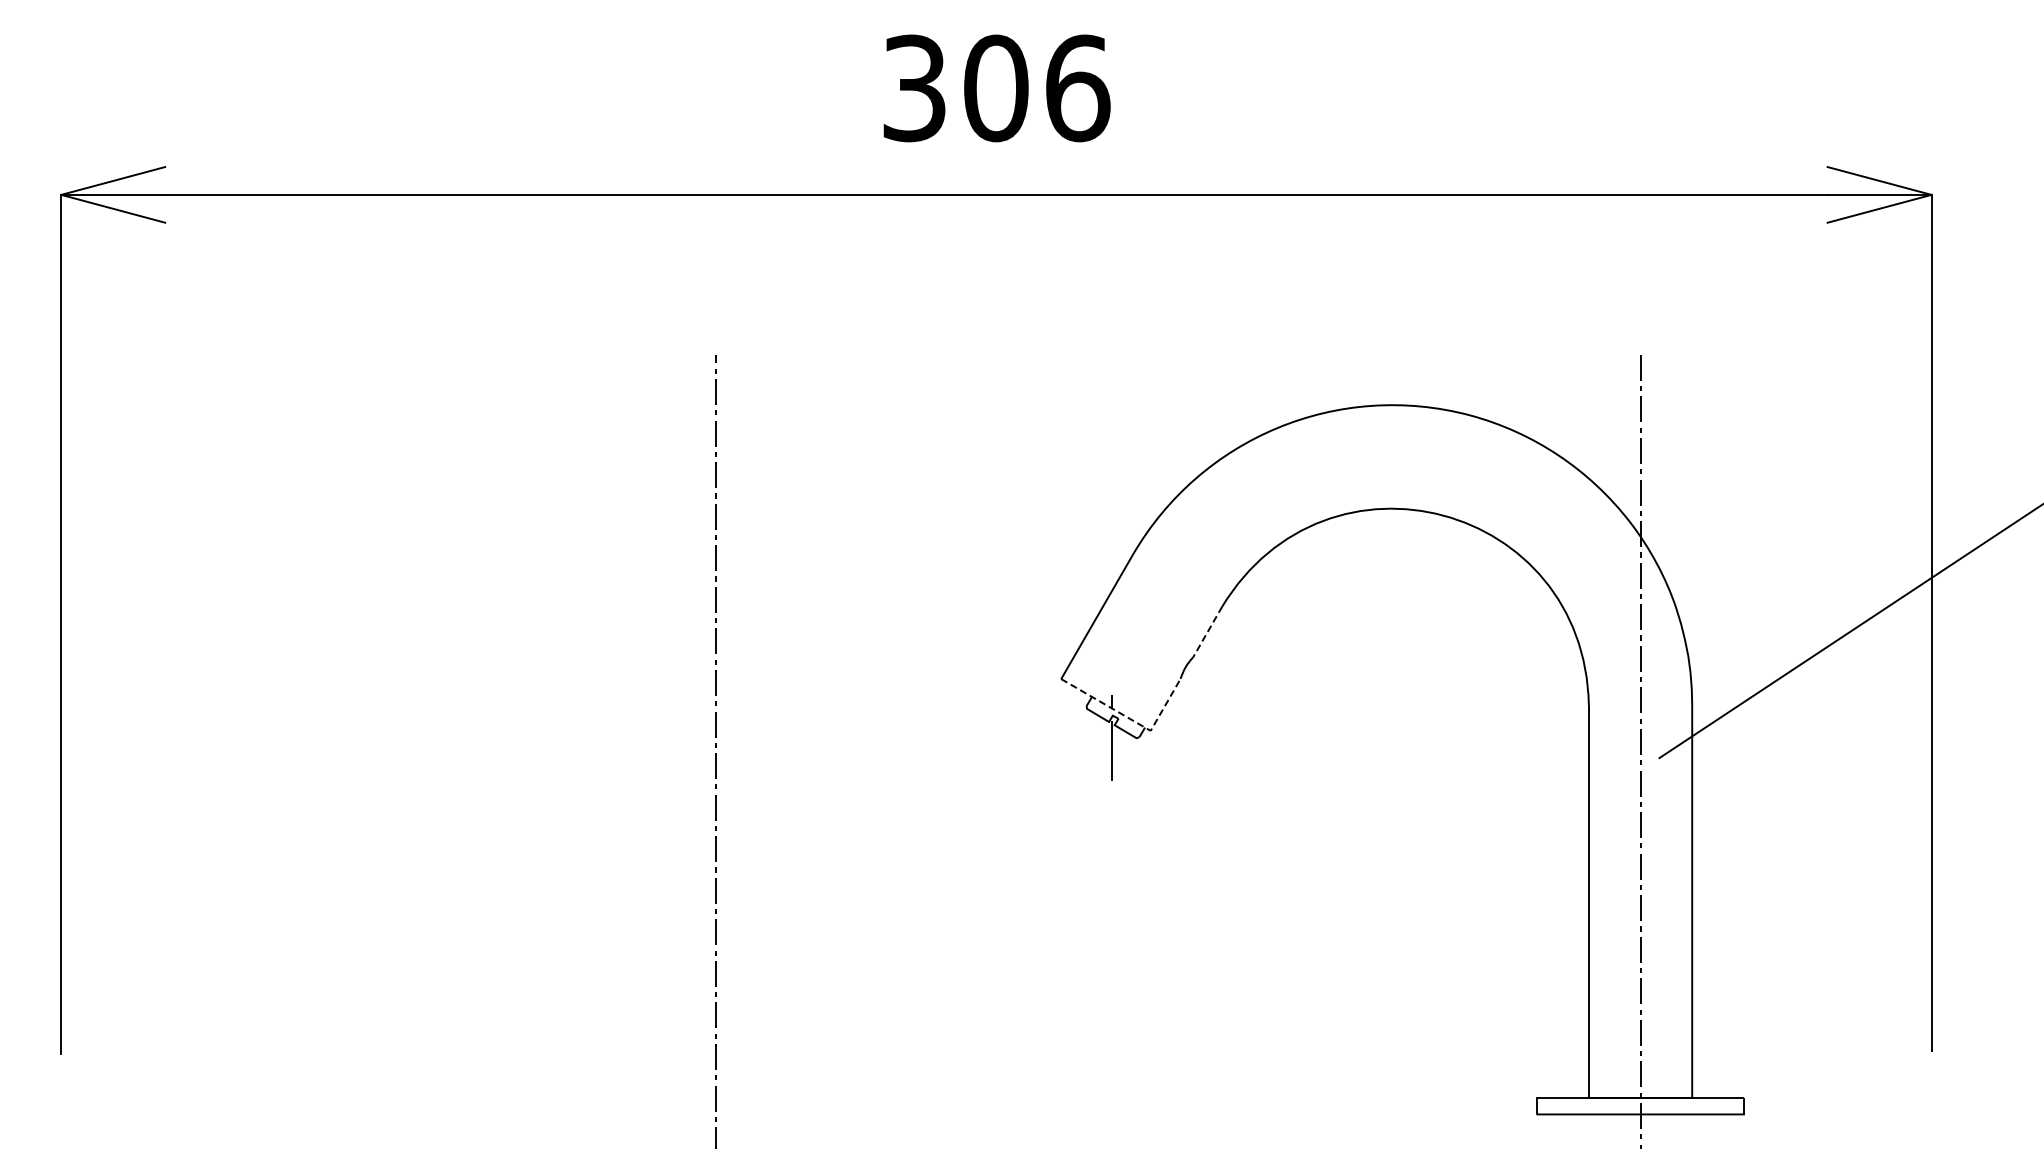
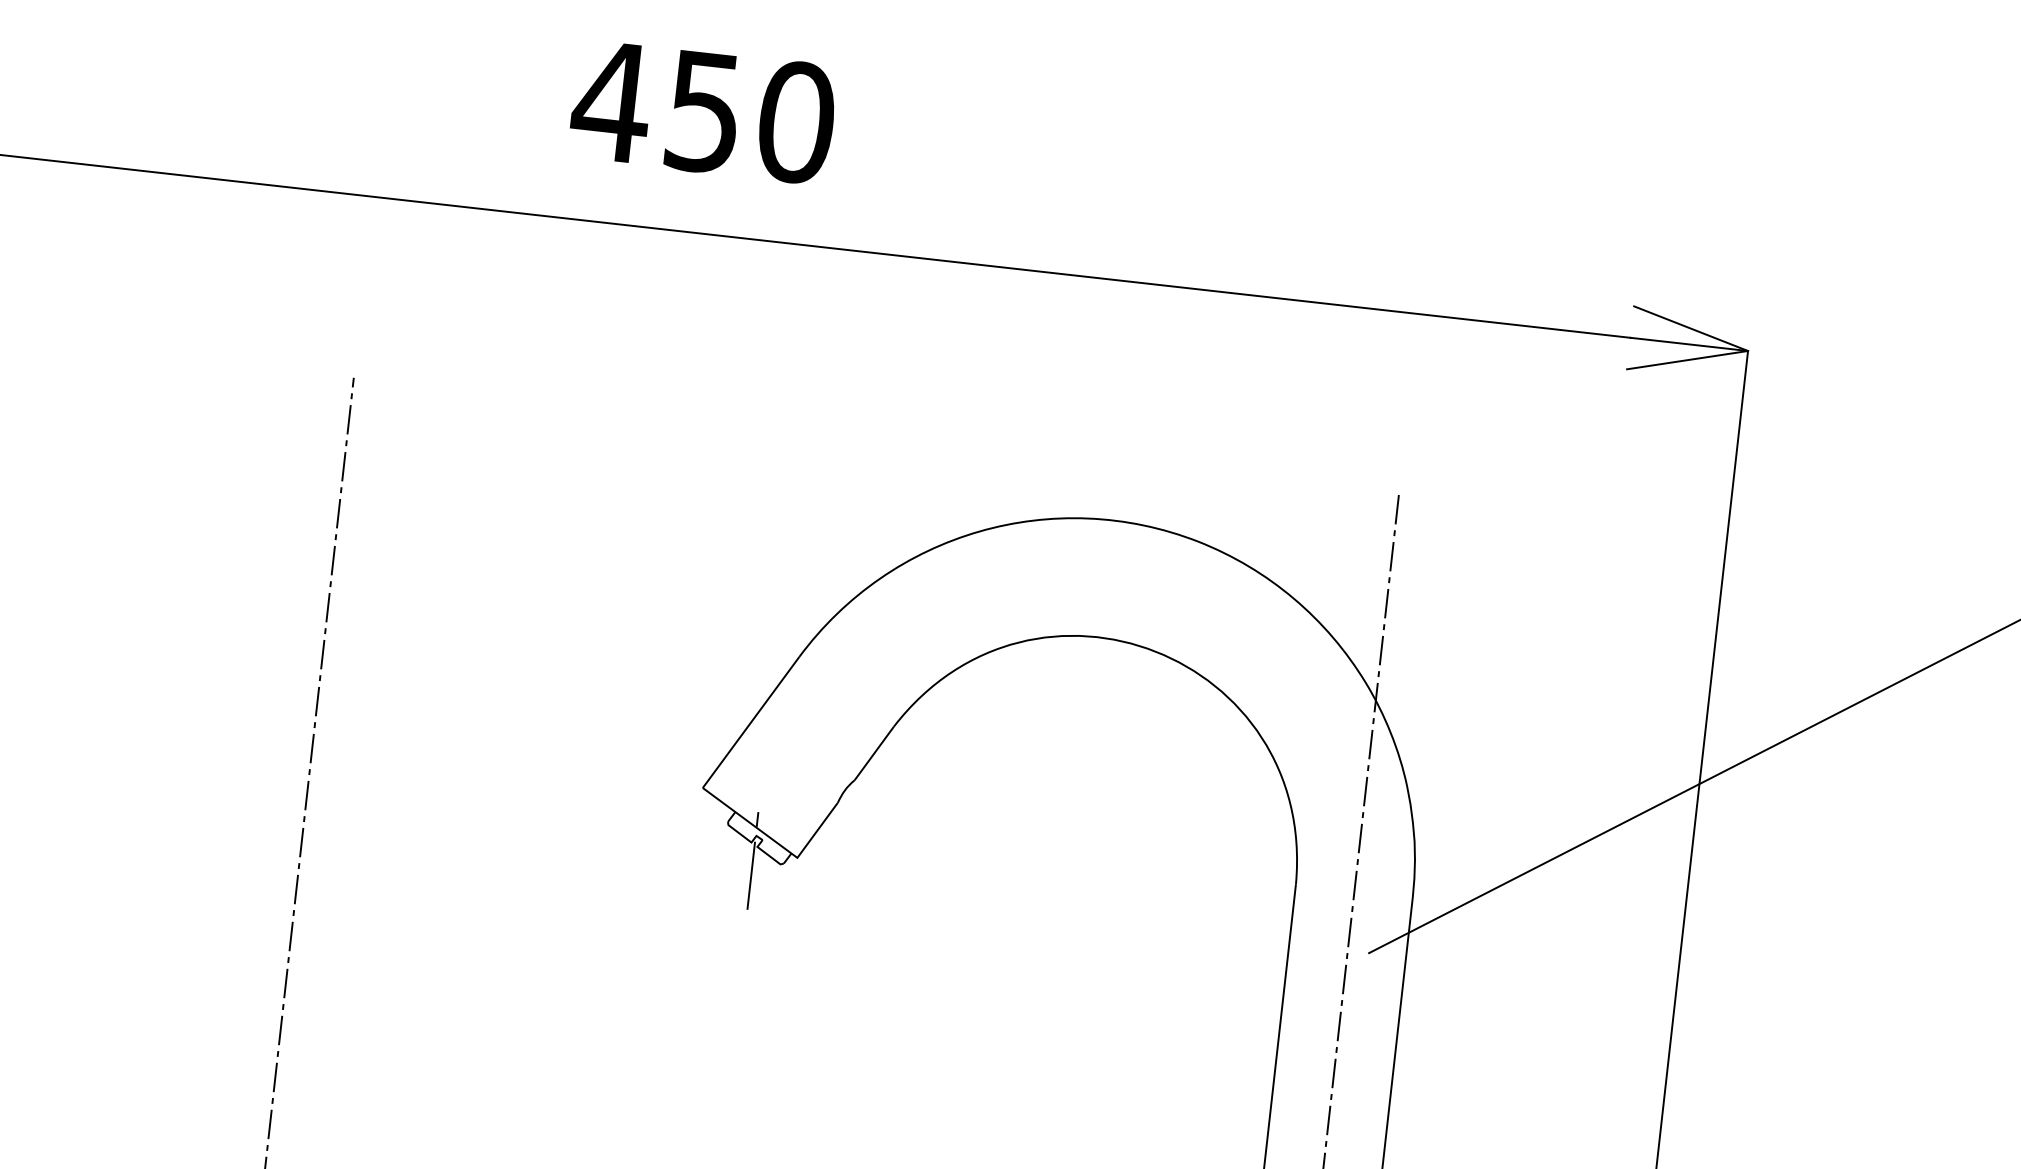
text: (995, 88) -> (703, 112), 306 -> 450
line: (1207, 632) -> (874, 753), dashed -> solid
line: (1132, 720) -> (778, 843), dashed -> solid

